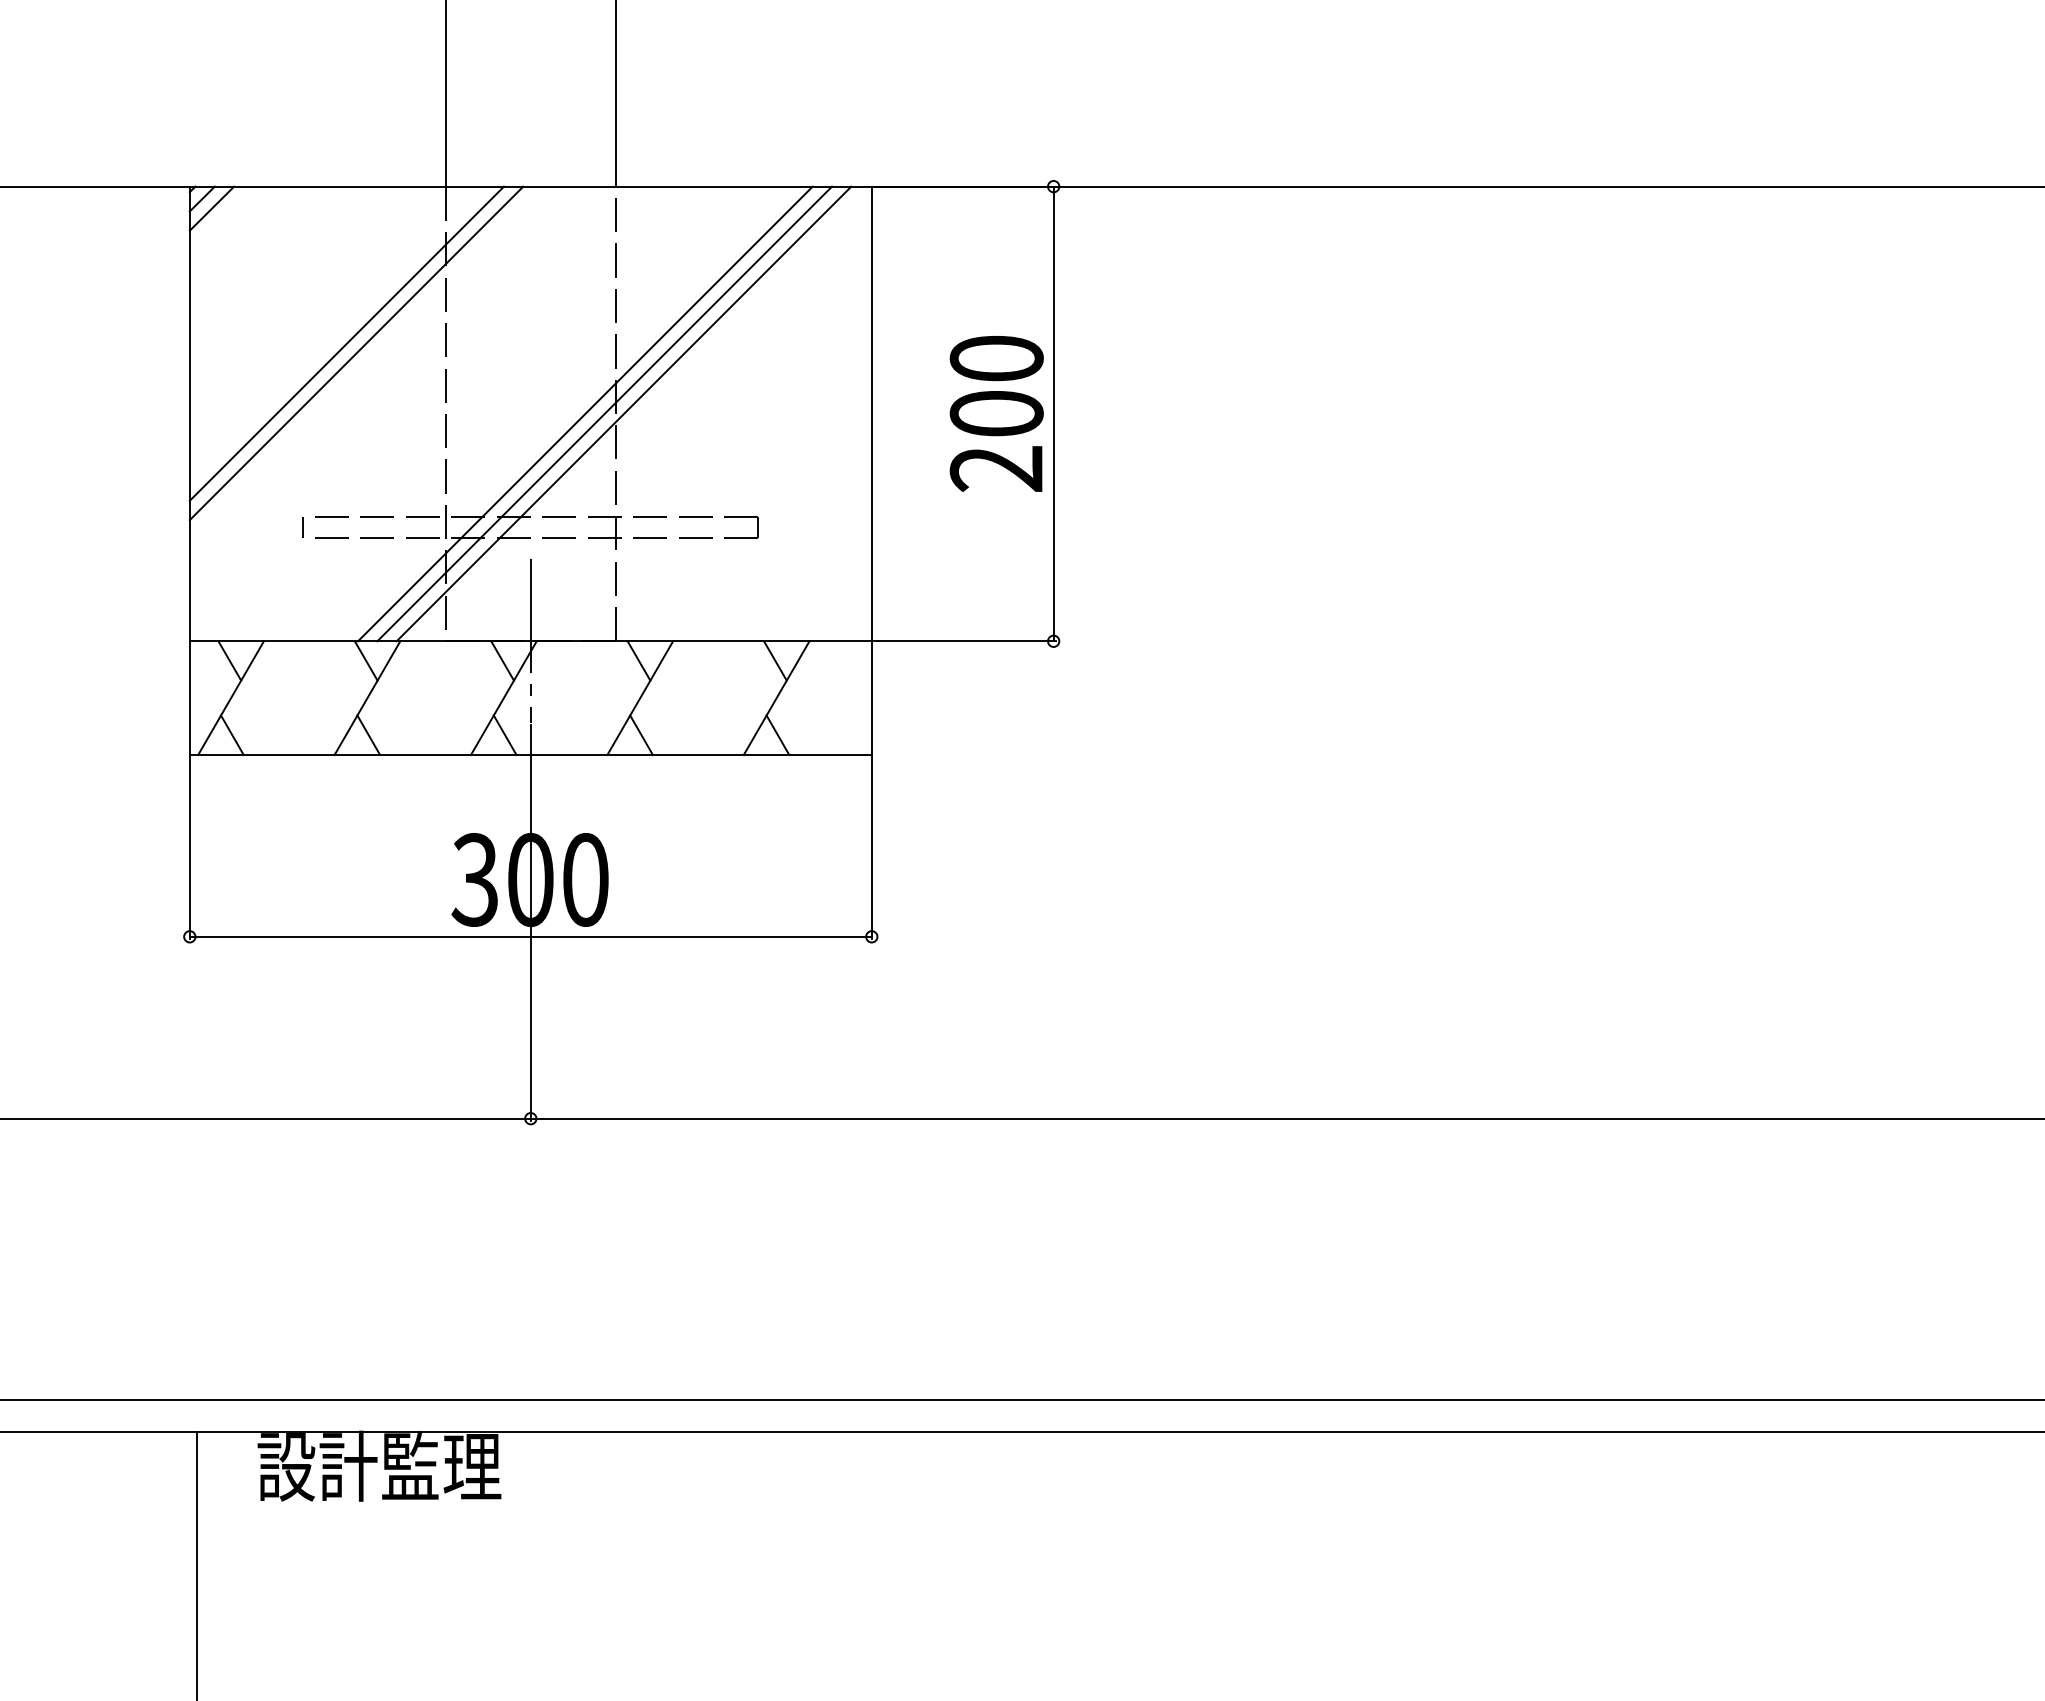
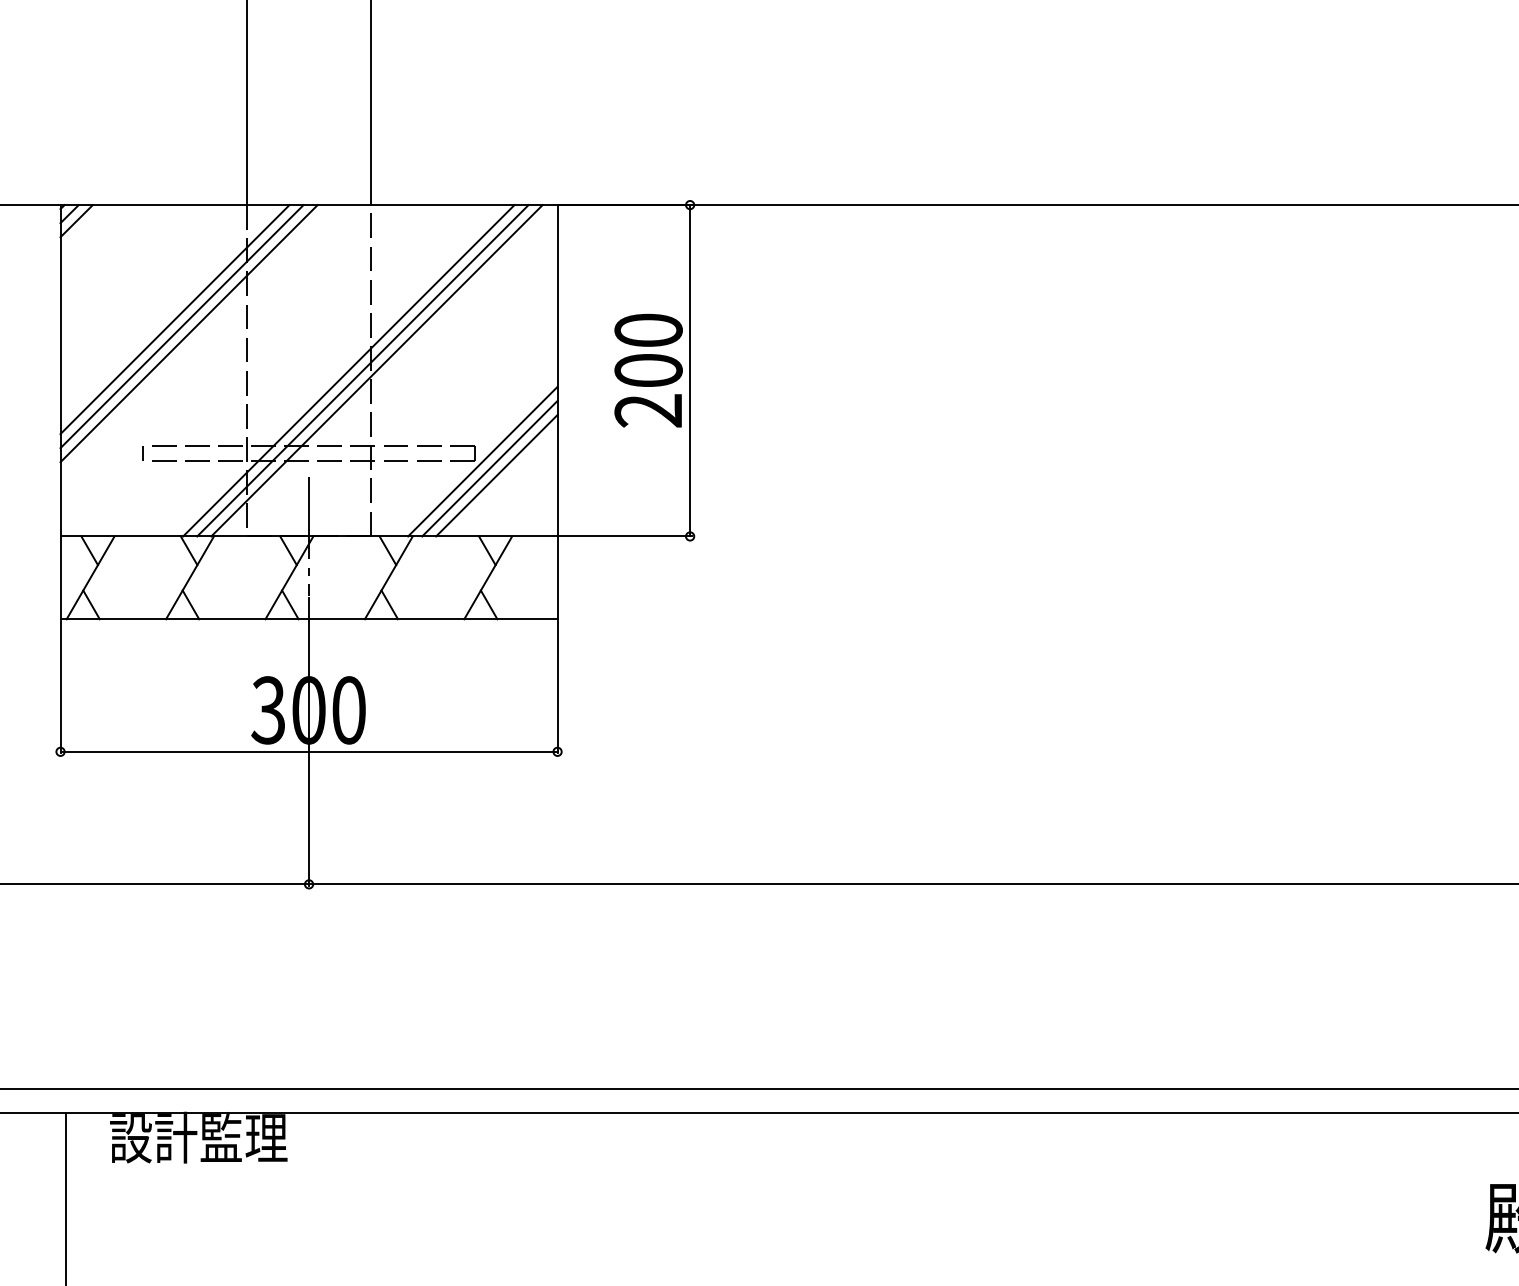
line: (365, 362) -> (188, 333), added
line: (768, 538) -> (482, 461), added
line: (778, 548) -> (489, 468), added
line: (787, 557) -> (496, 475), added

